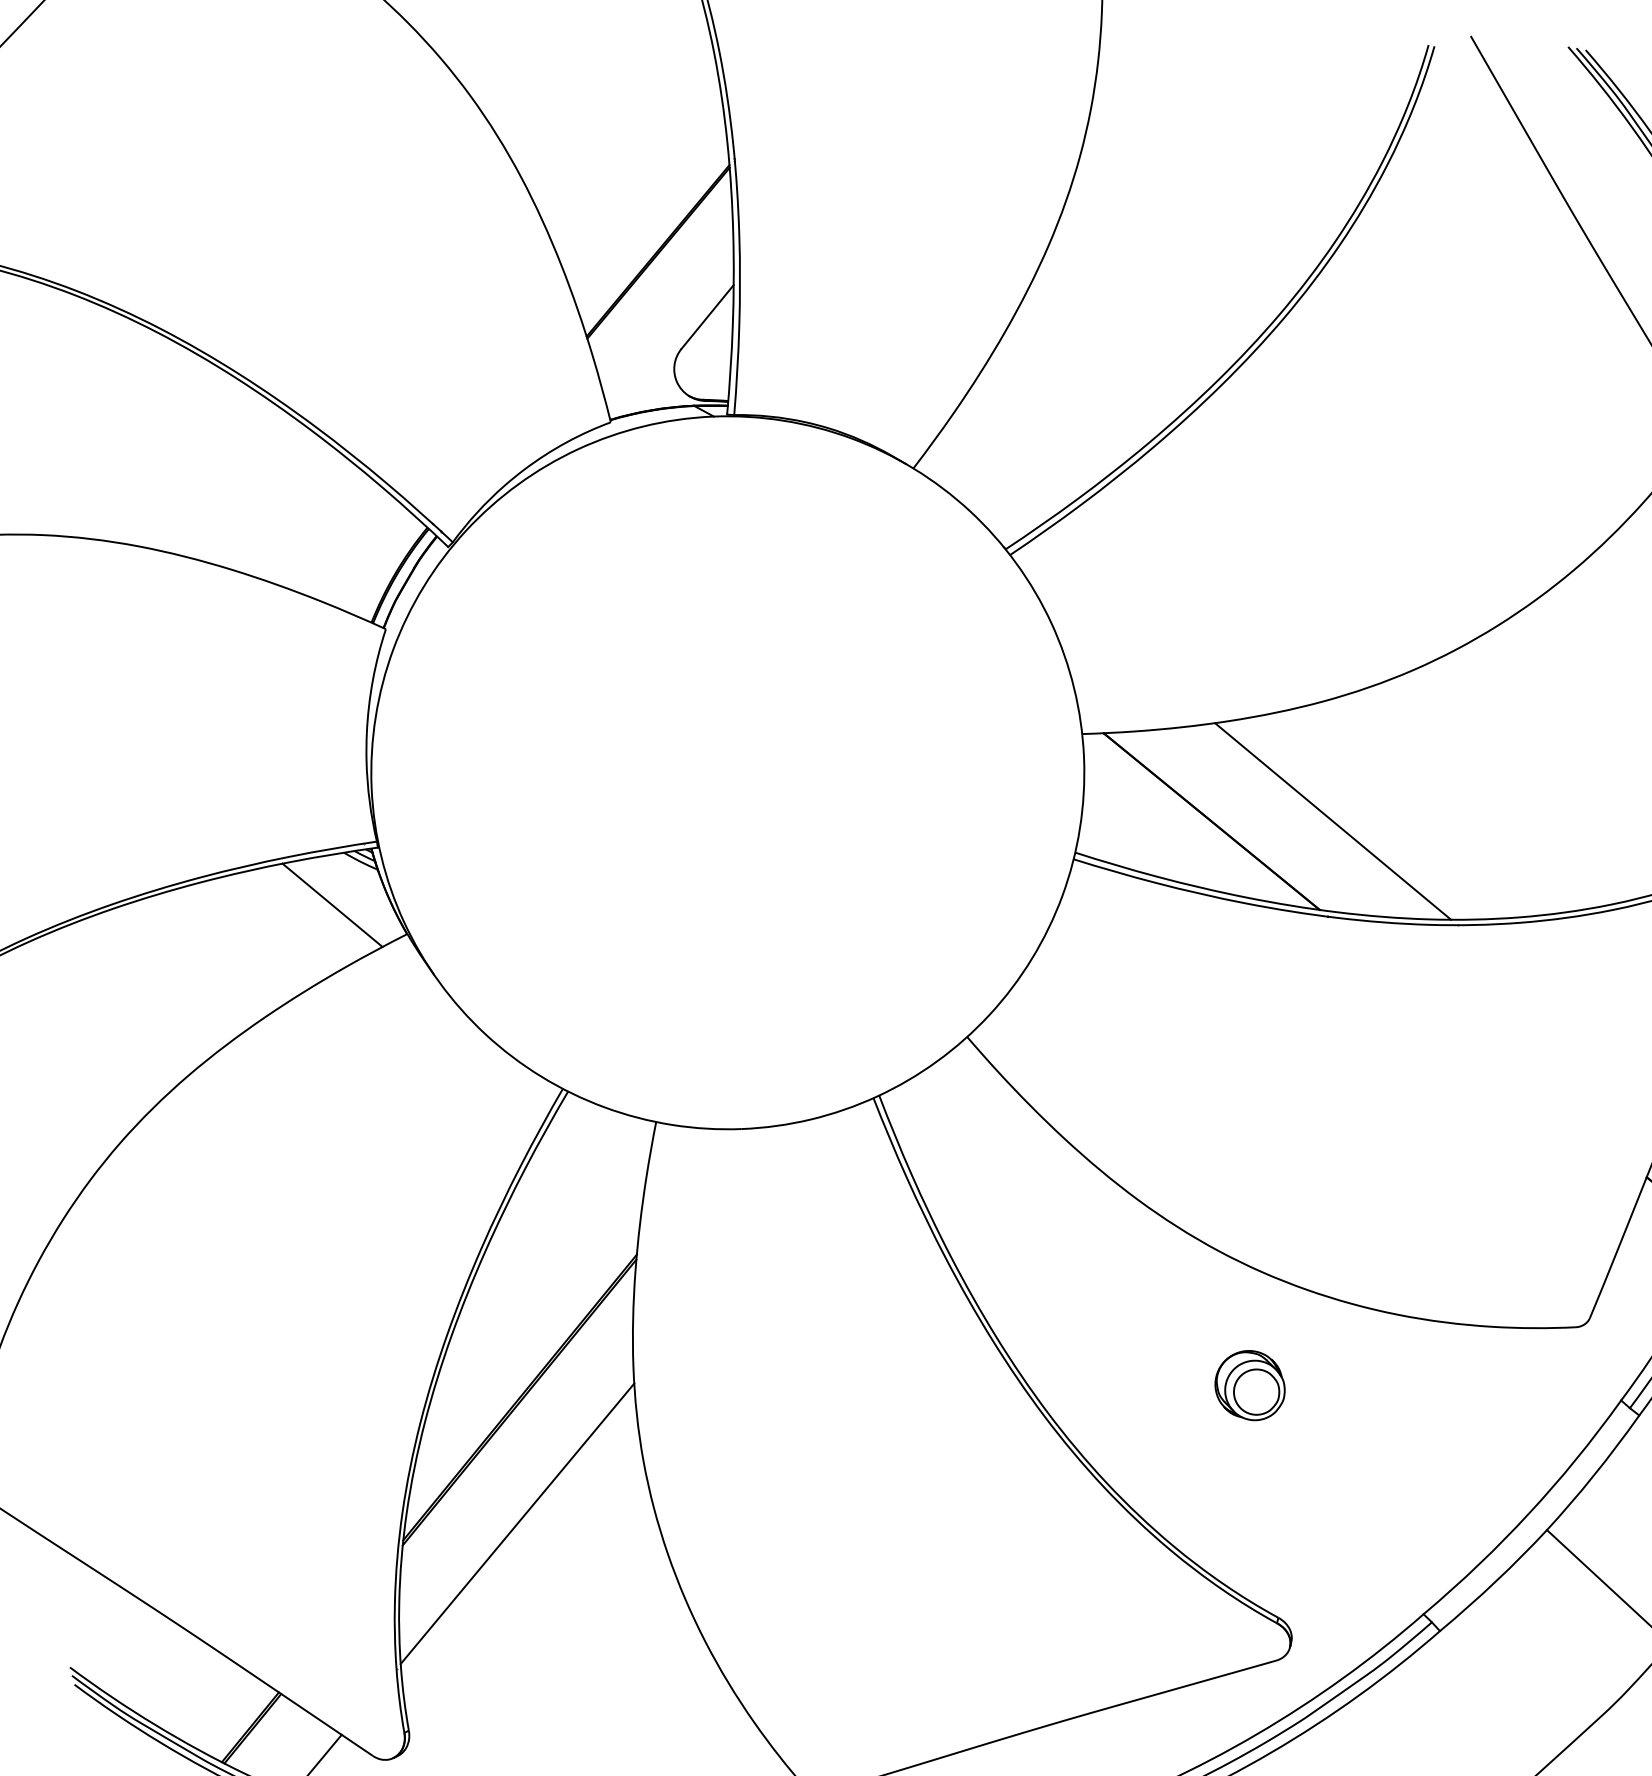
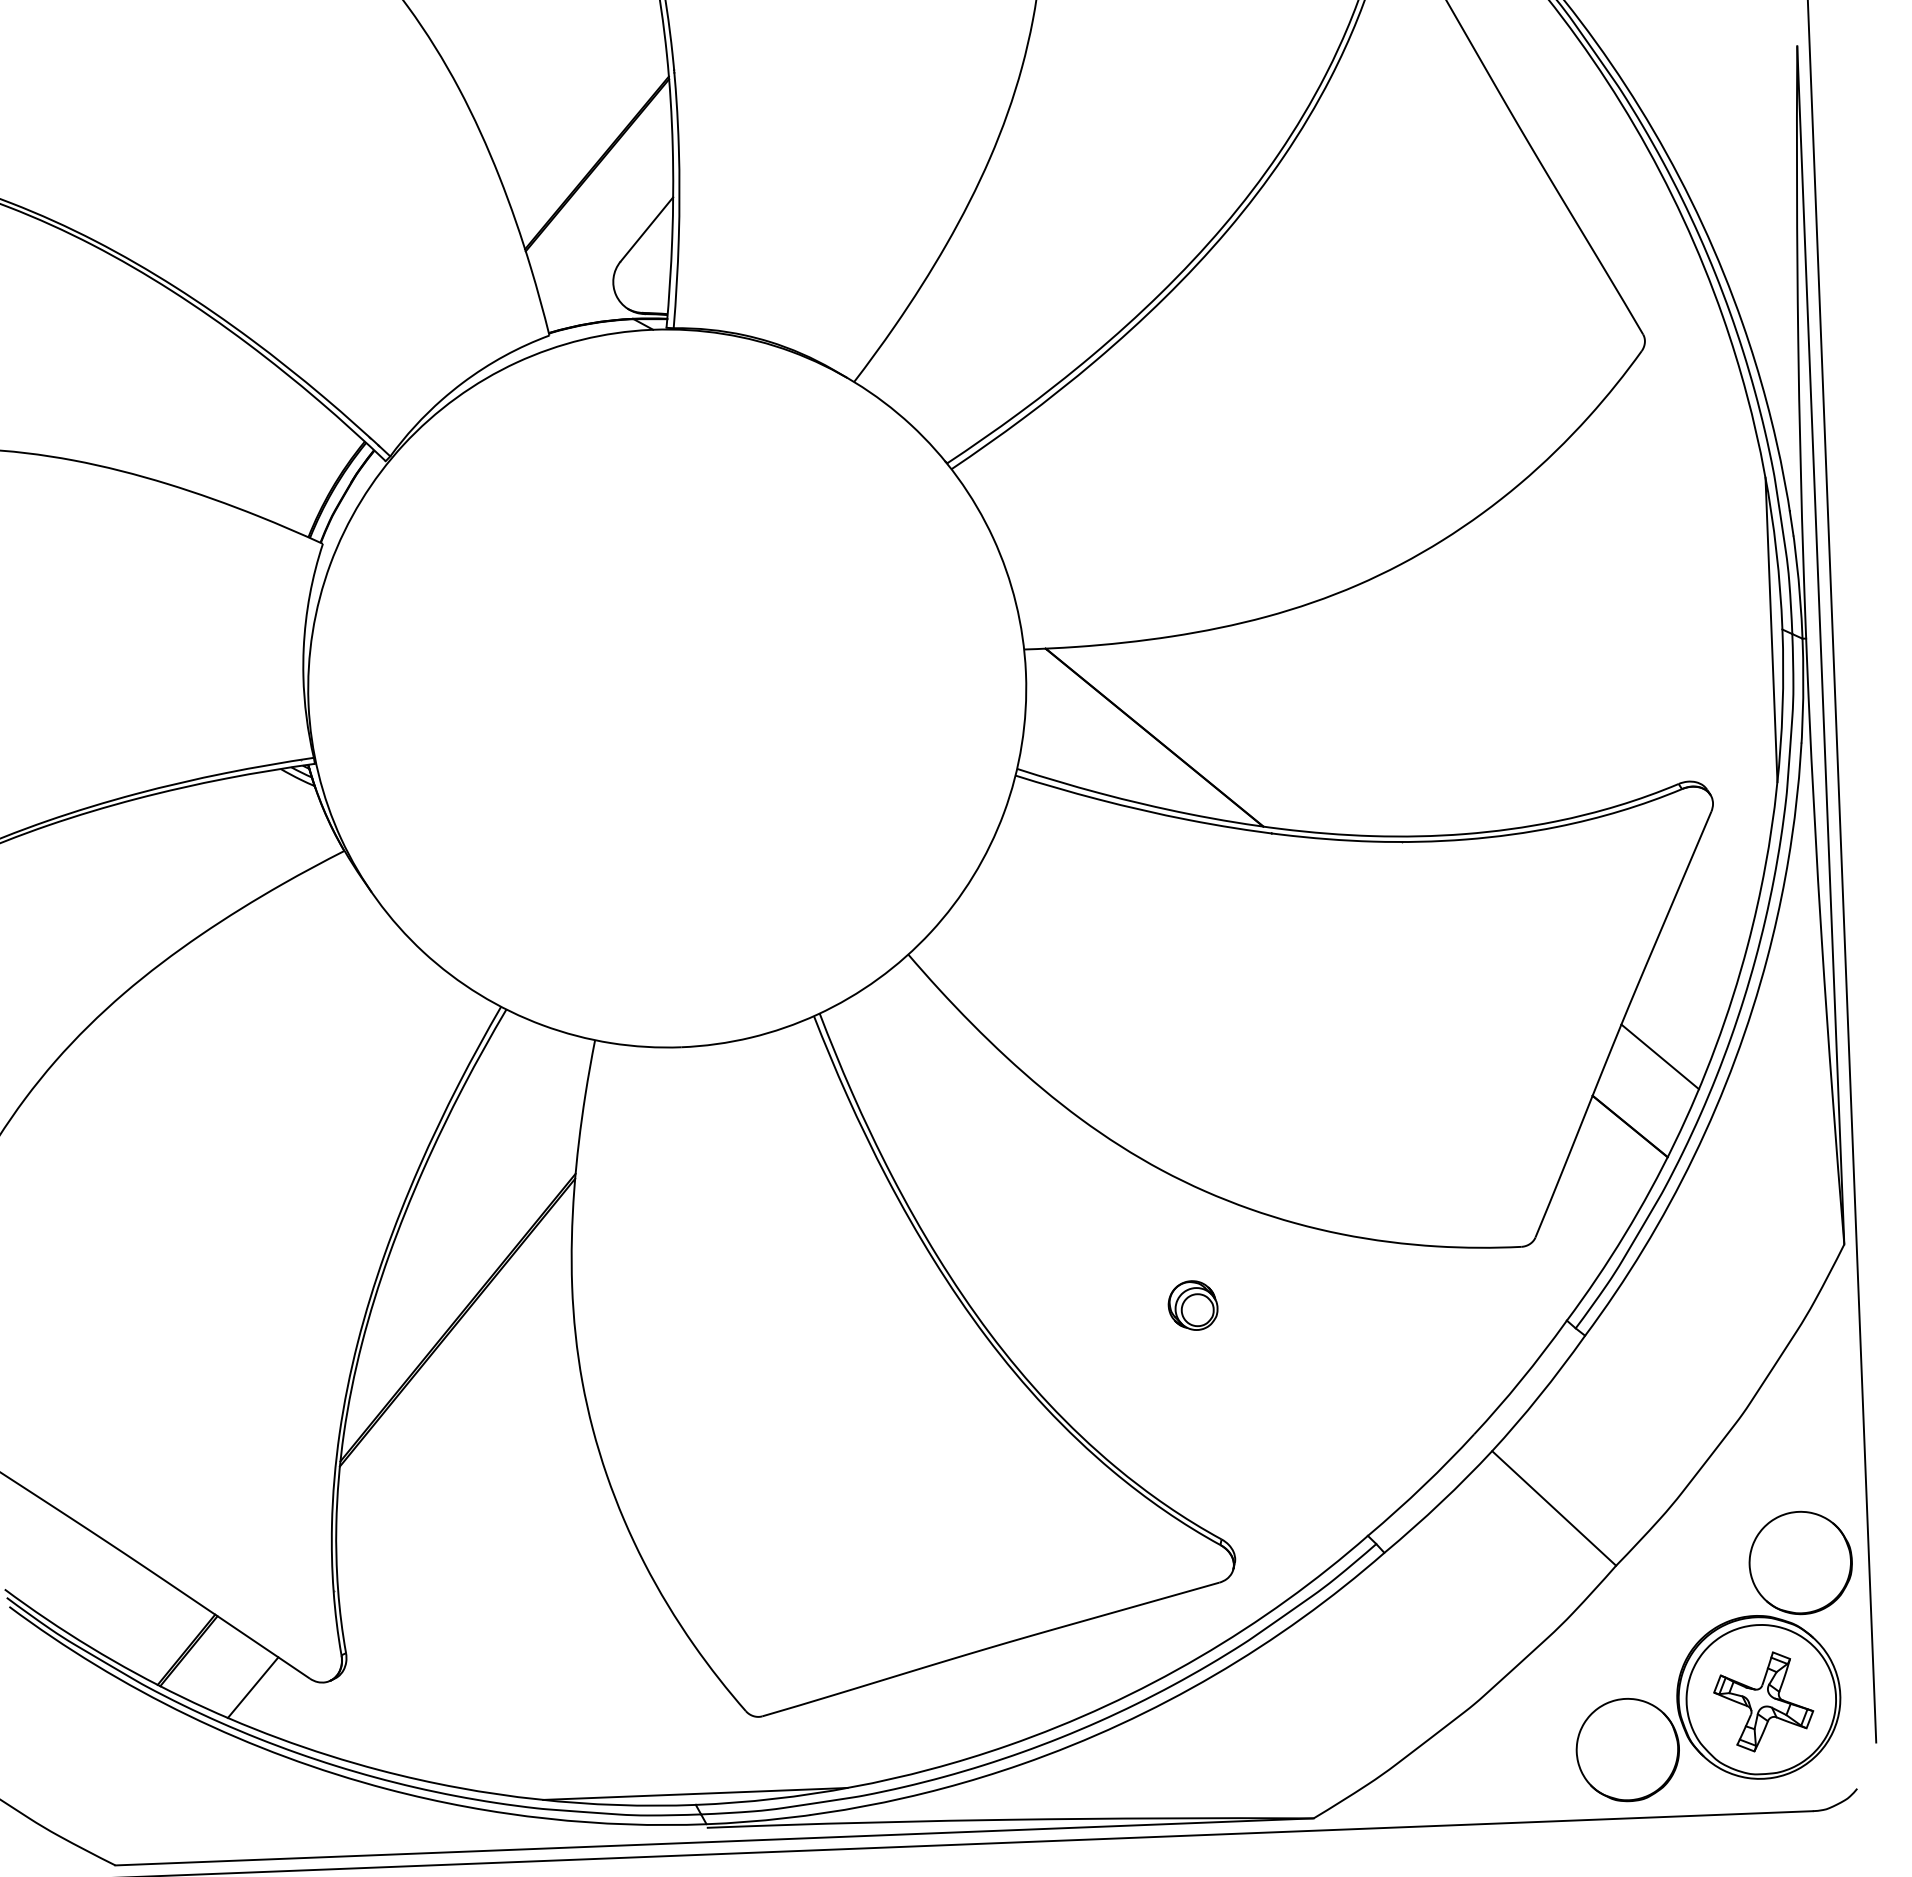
line: (1332, 821) -> (1276, 737), removed
line: (331, 904) -> (268, 821), removed
part: (1249, 1385) -> (1192, 1305), size x0.7
line: (517, 1523) -> (455, 1444), removed

